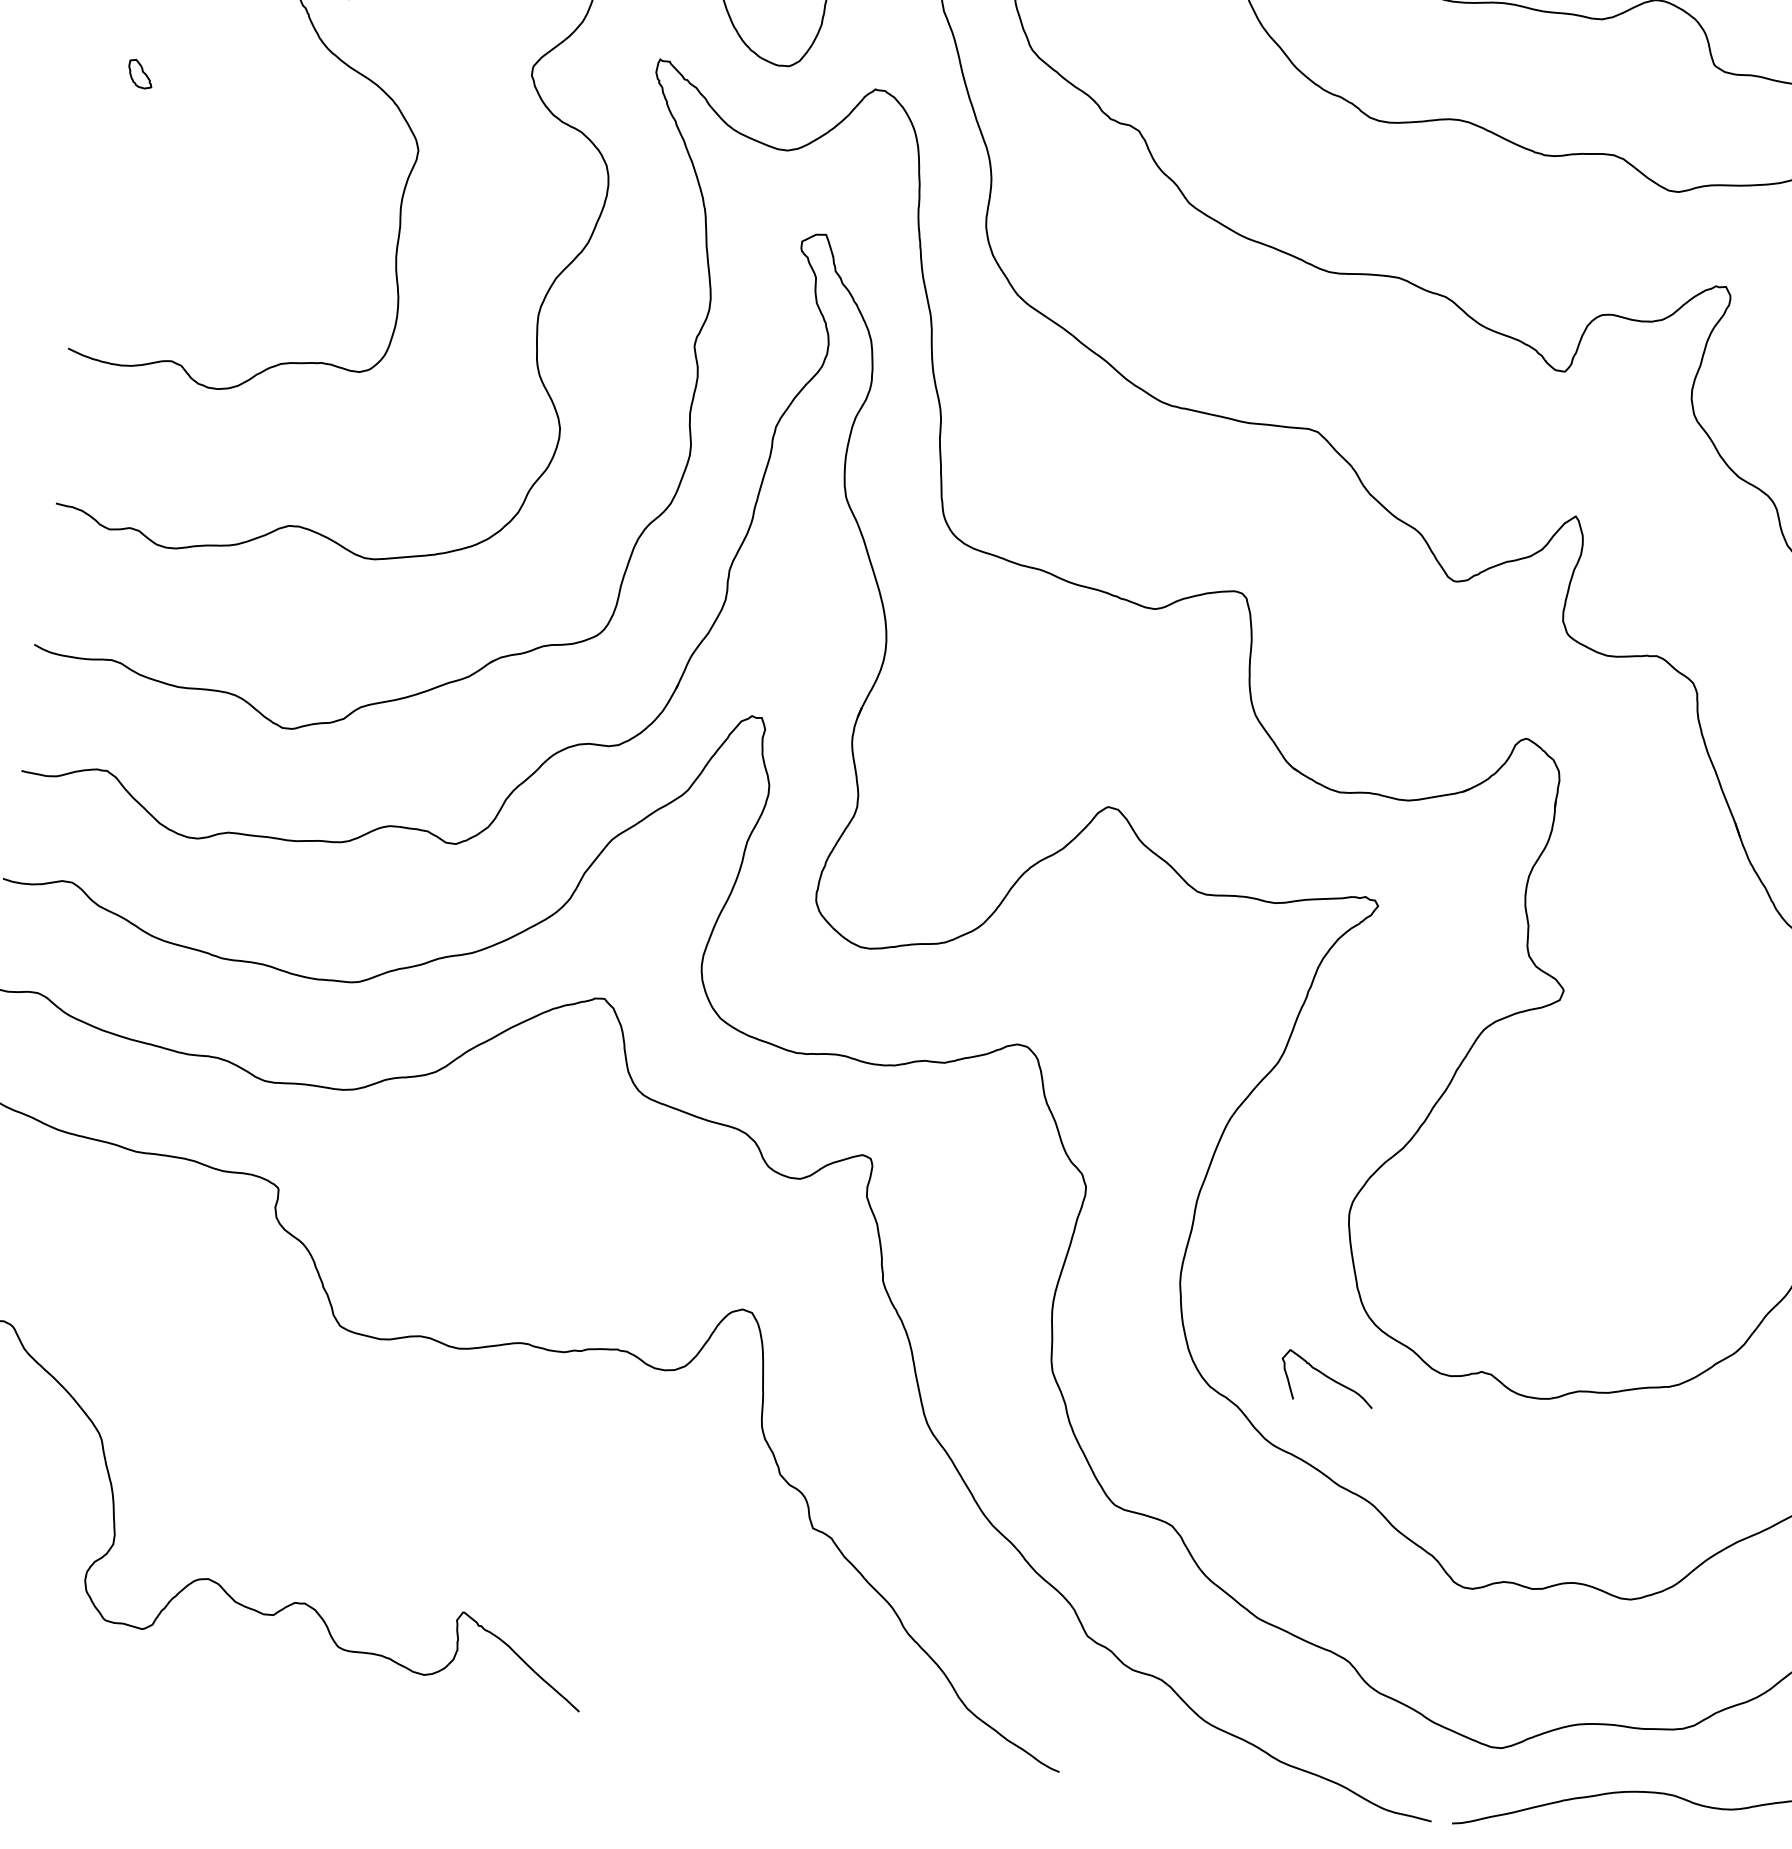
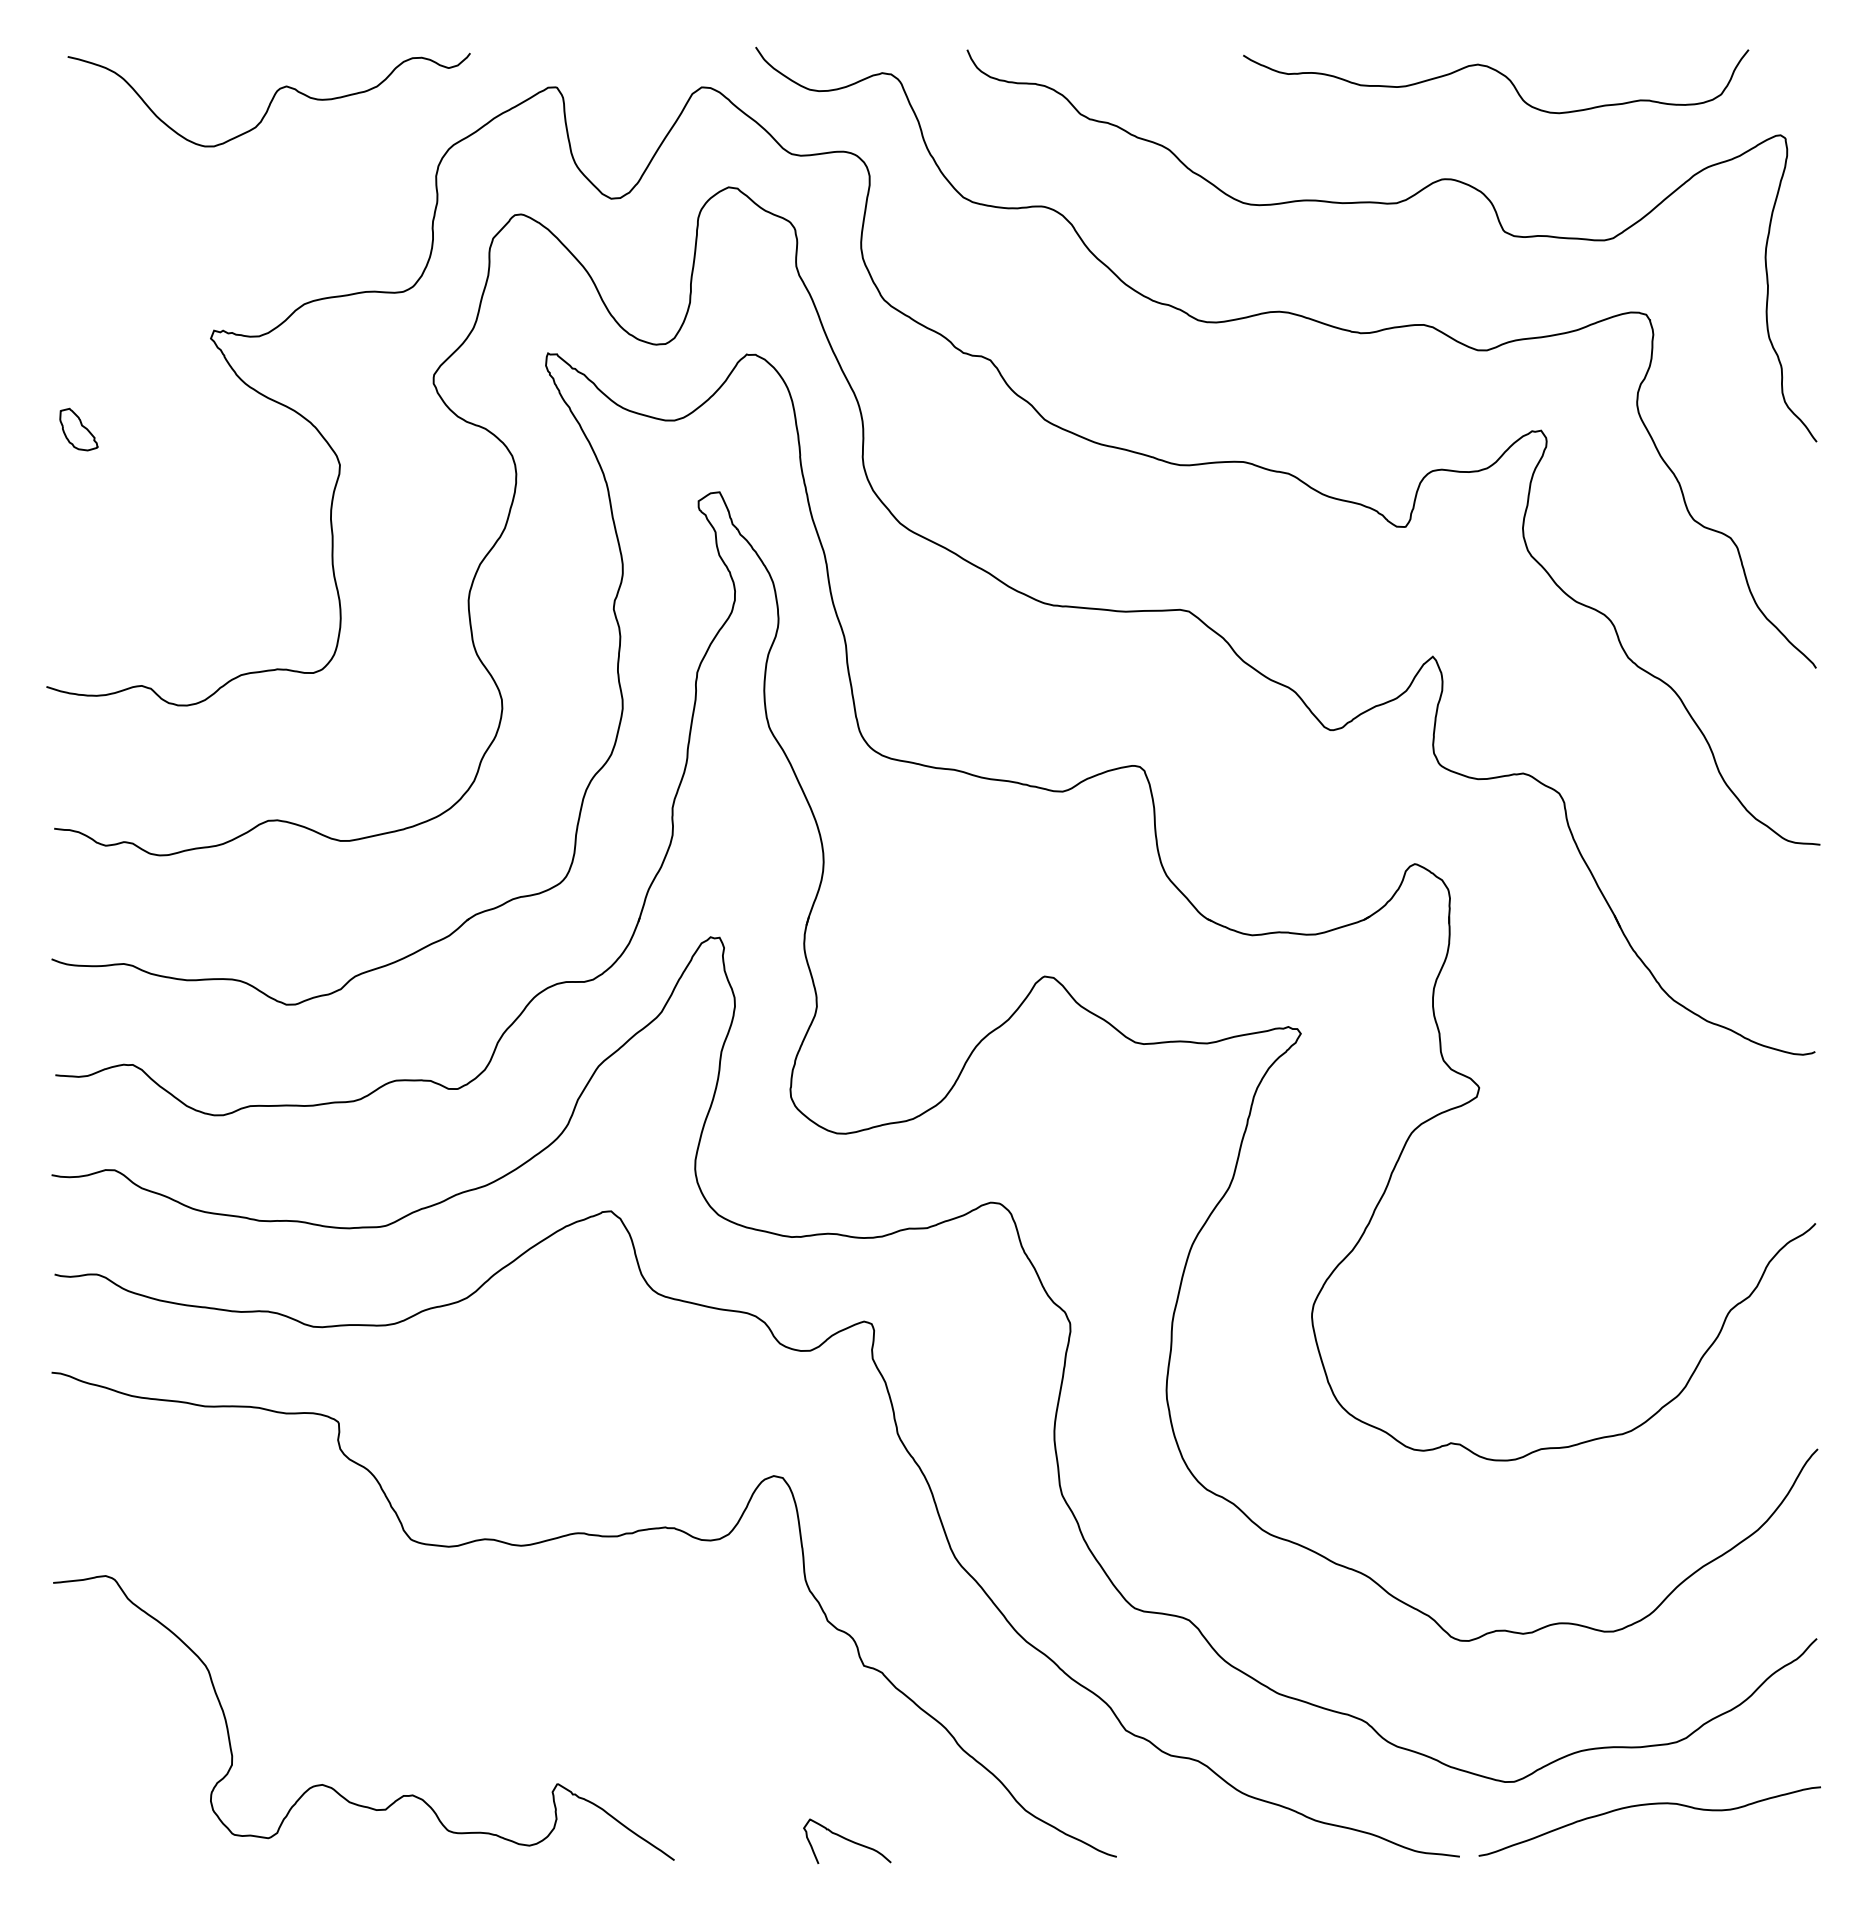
part: (140, 74) -> (78, 429), size x1.67
curve: (1328, 1378) -> (847, 1840), moved

